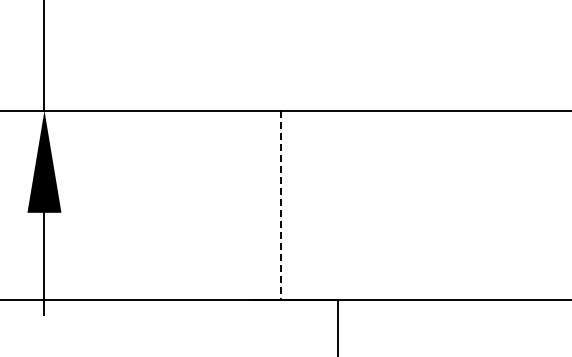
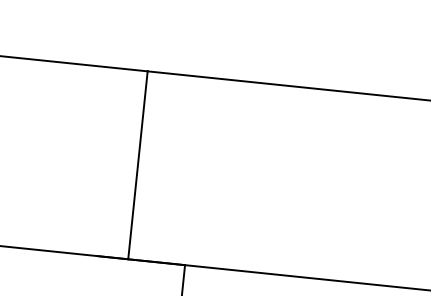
line: (281, 205) -> (138, 165), dashed -> solid

